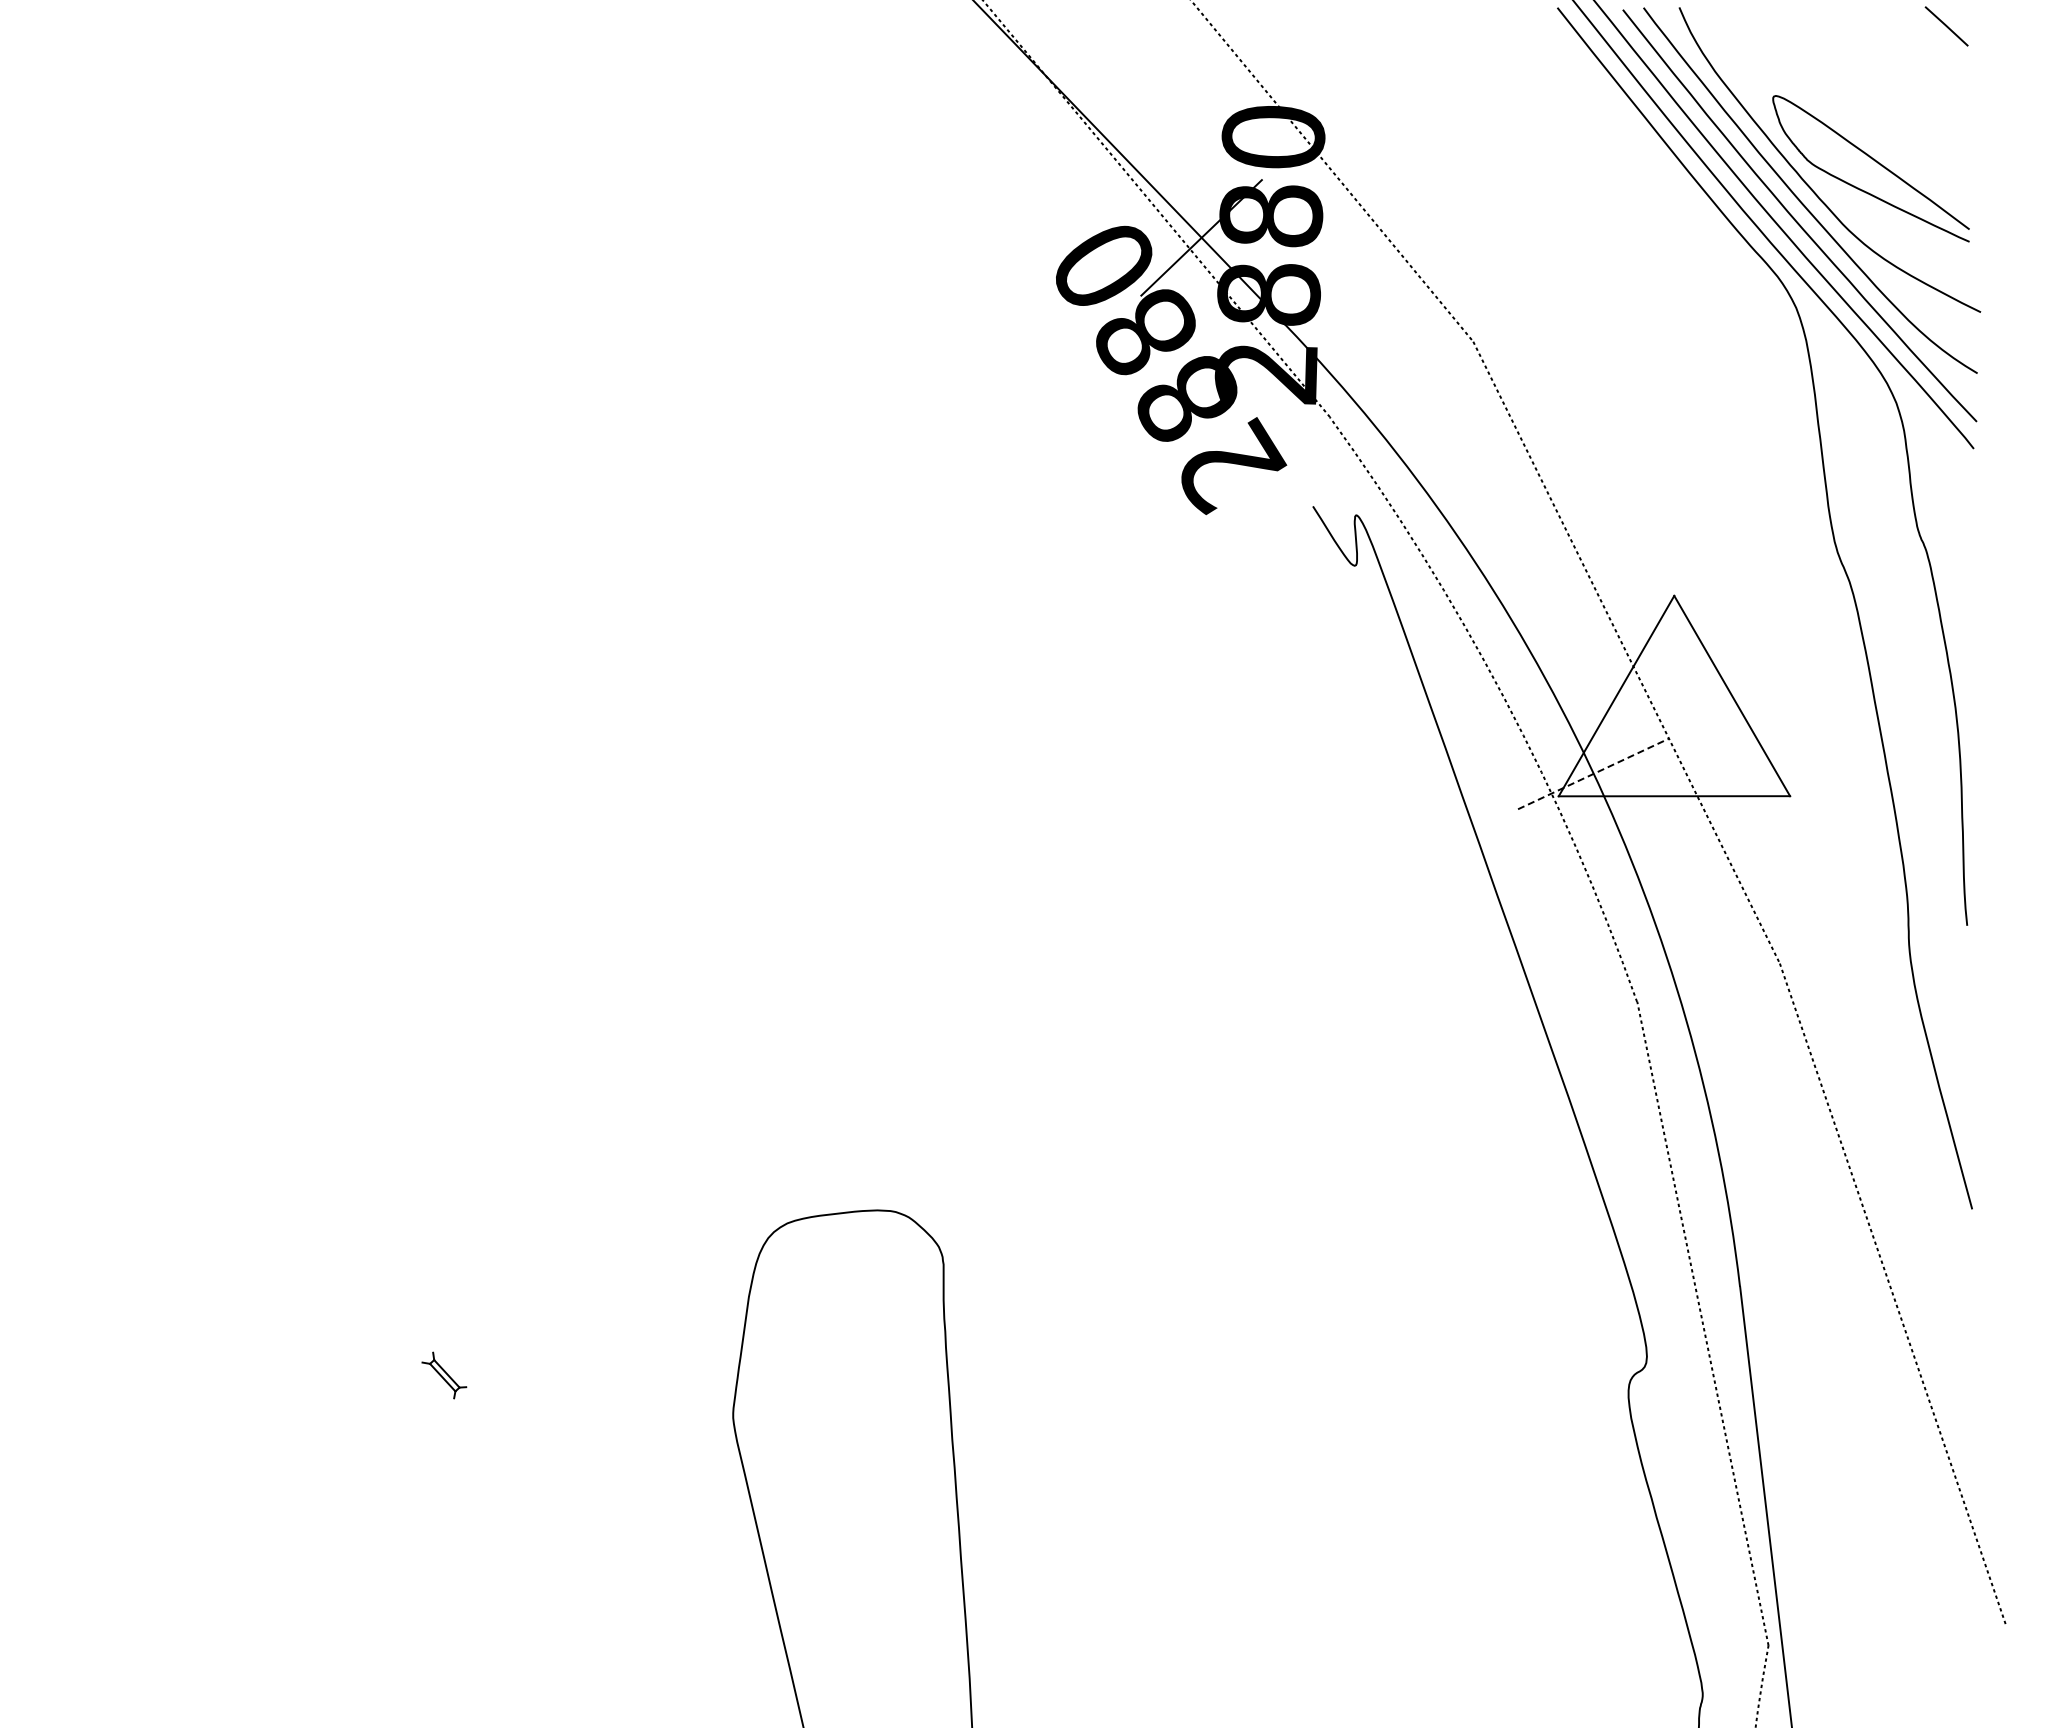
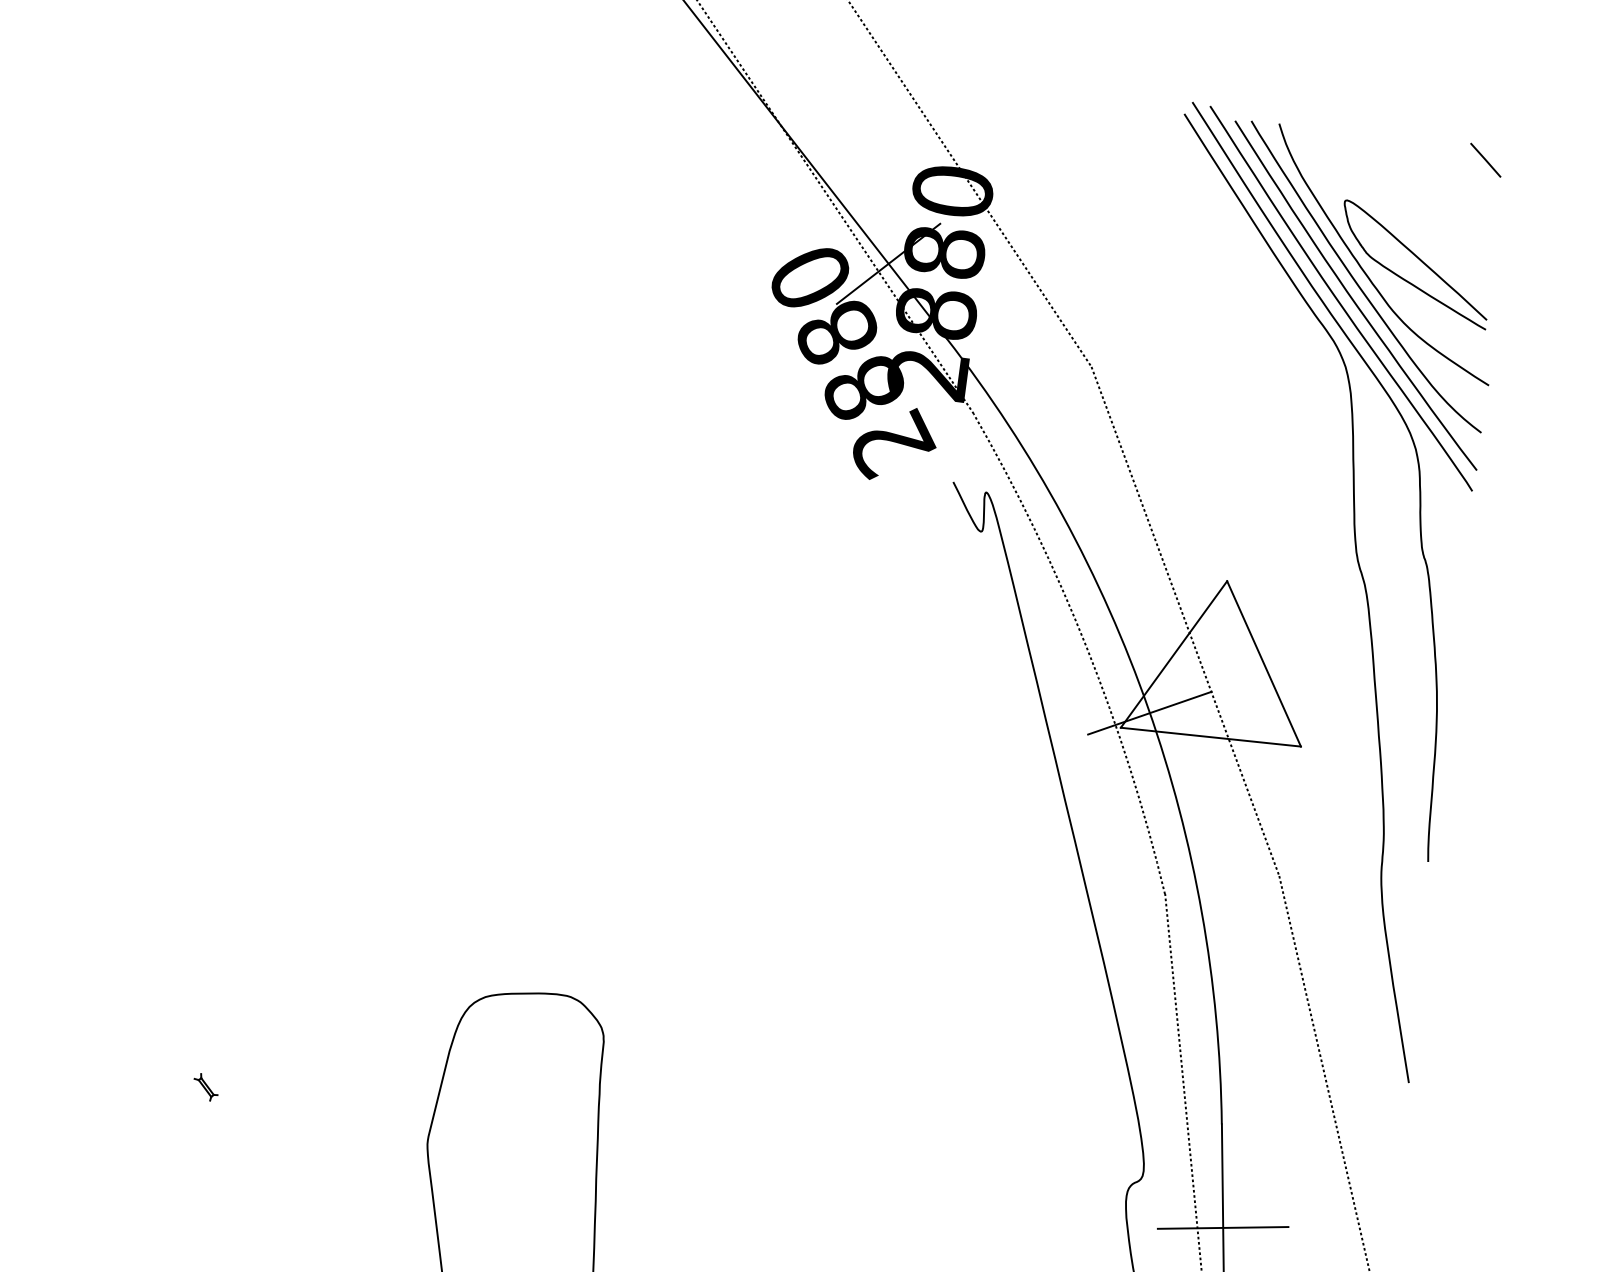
line: (1593, 773) -> (1149, 712), dashed -> solid
part: (443, 1375) -> (205, 1087), size x0.71
line: (1755, 1418) -> (1223, 1228), added

